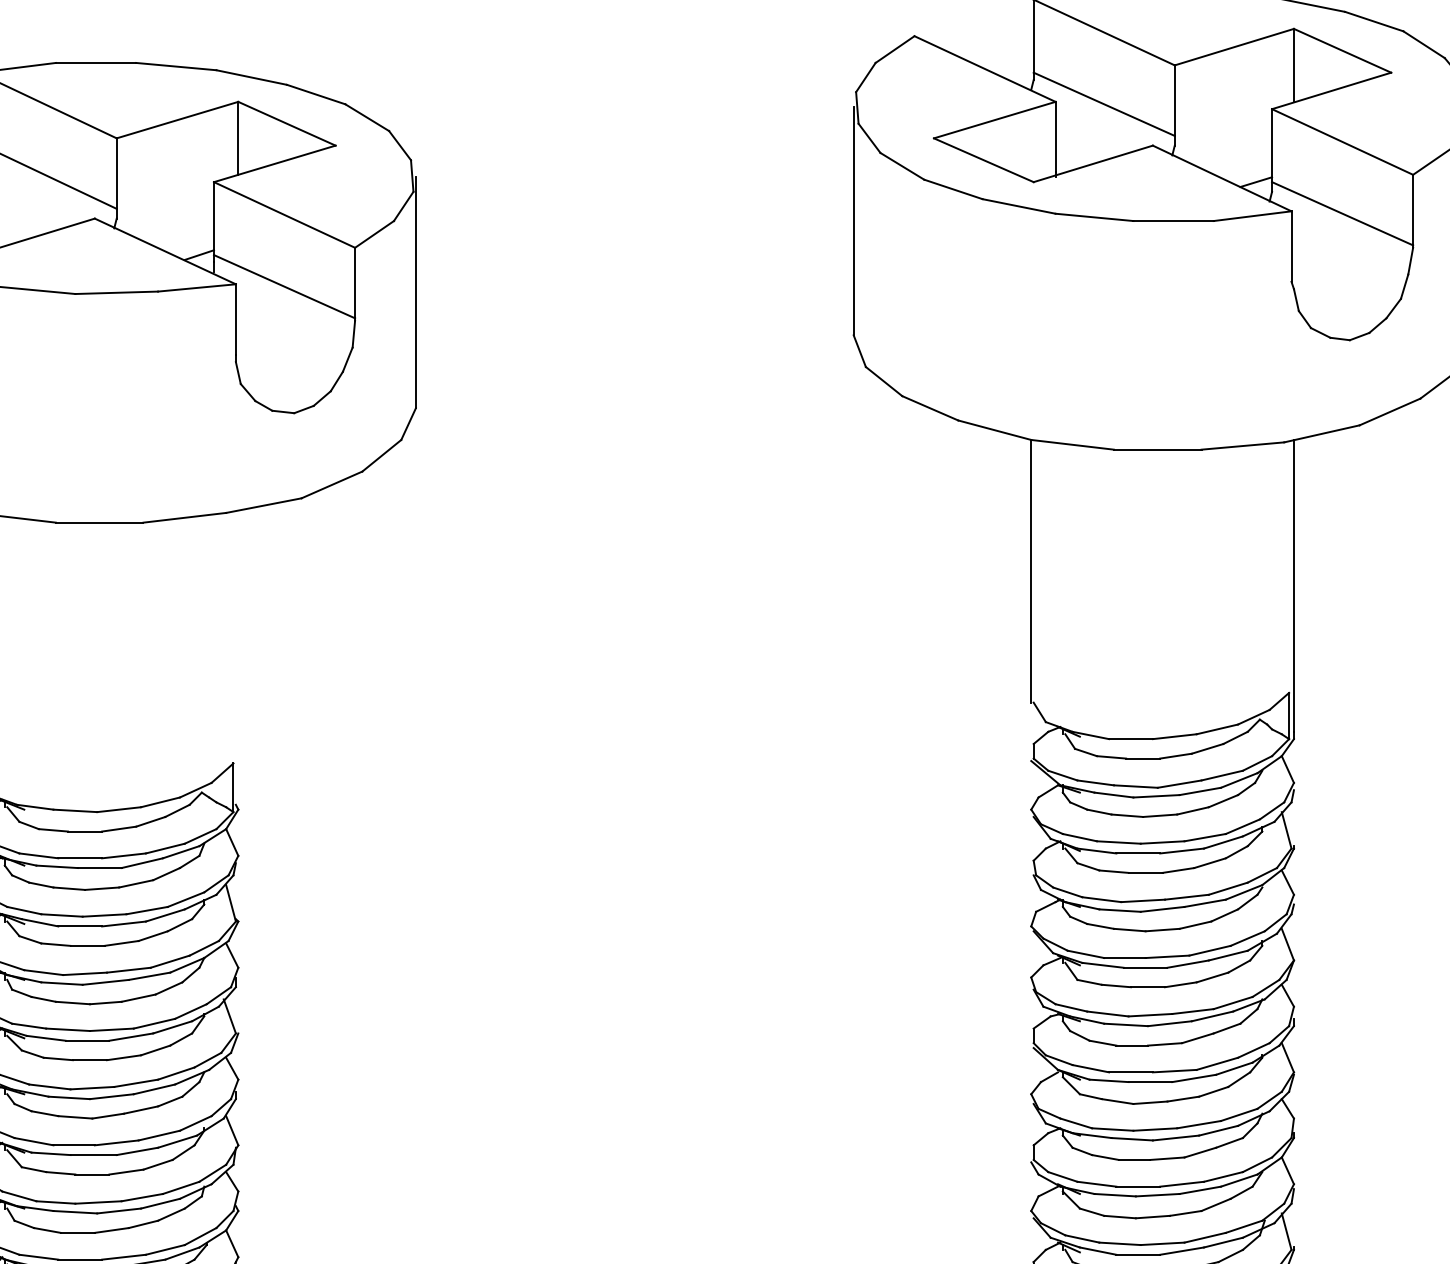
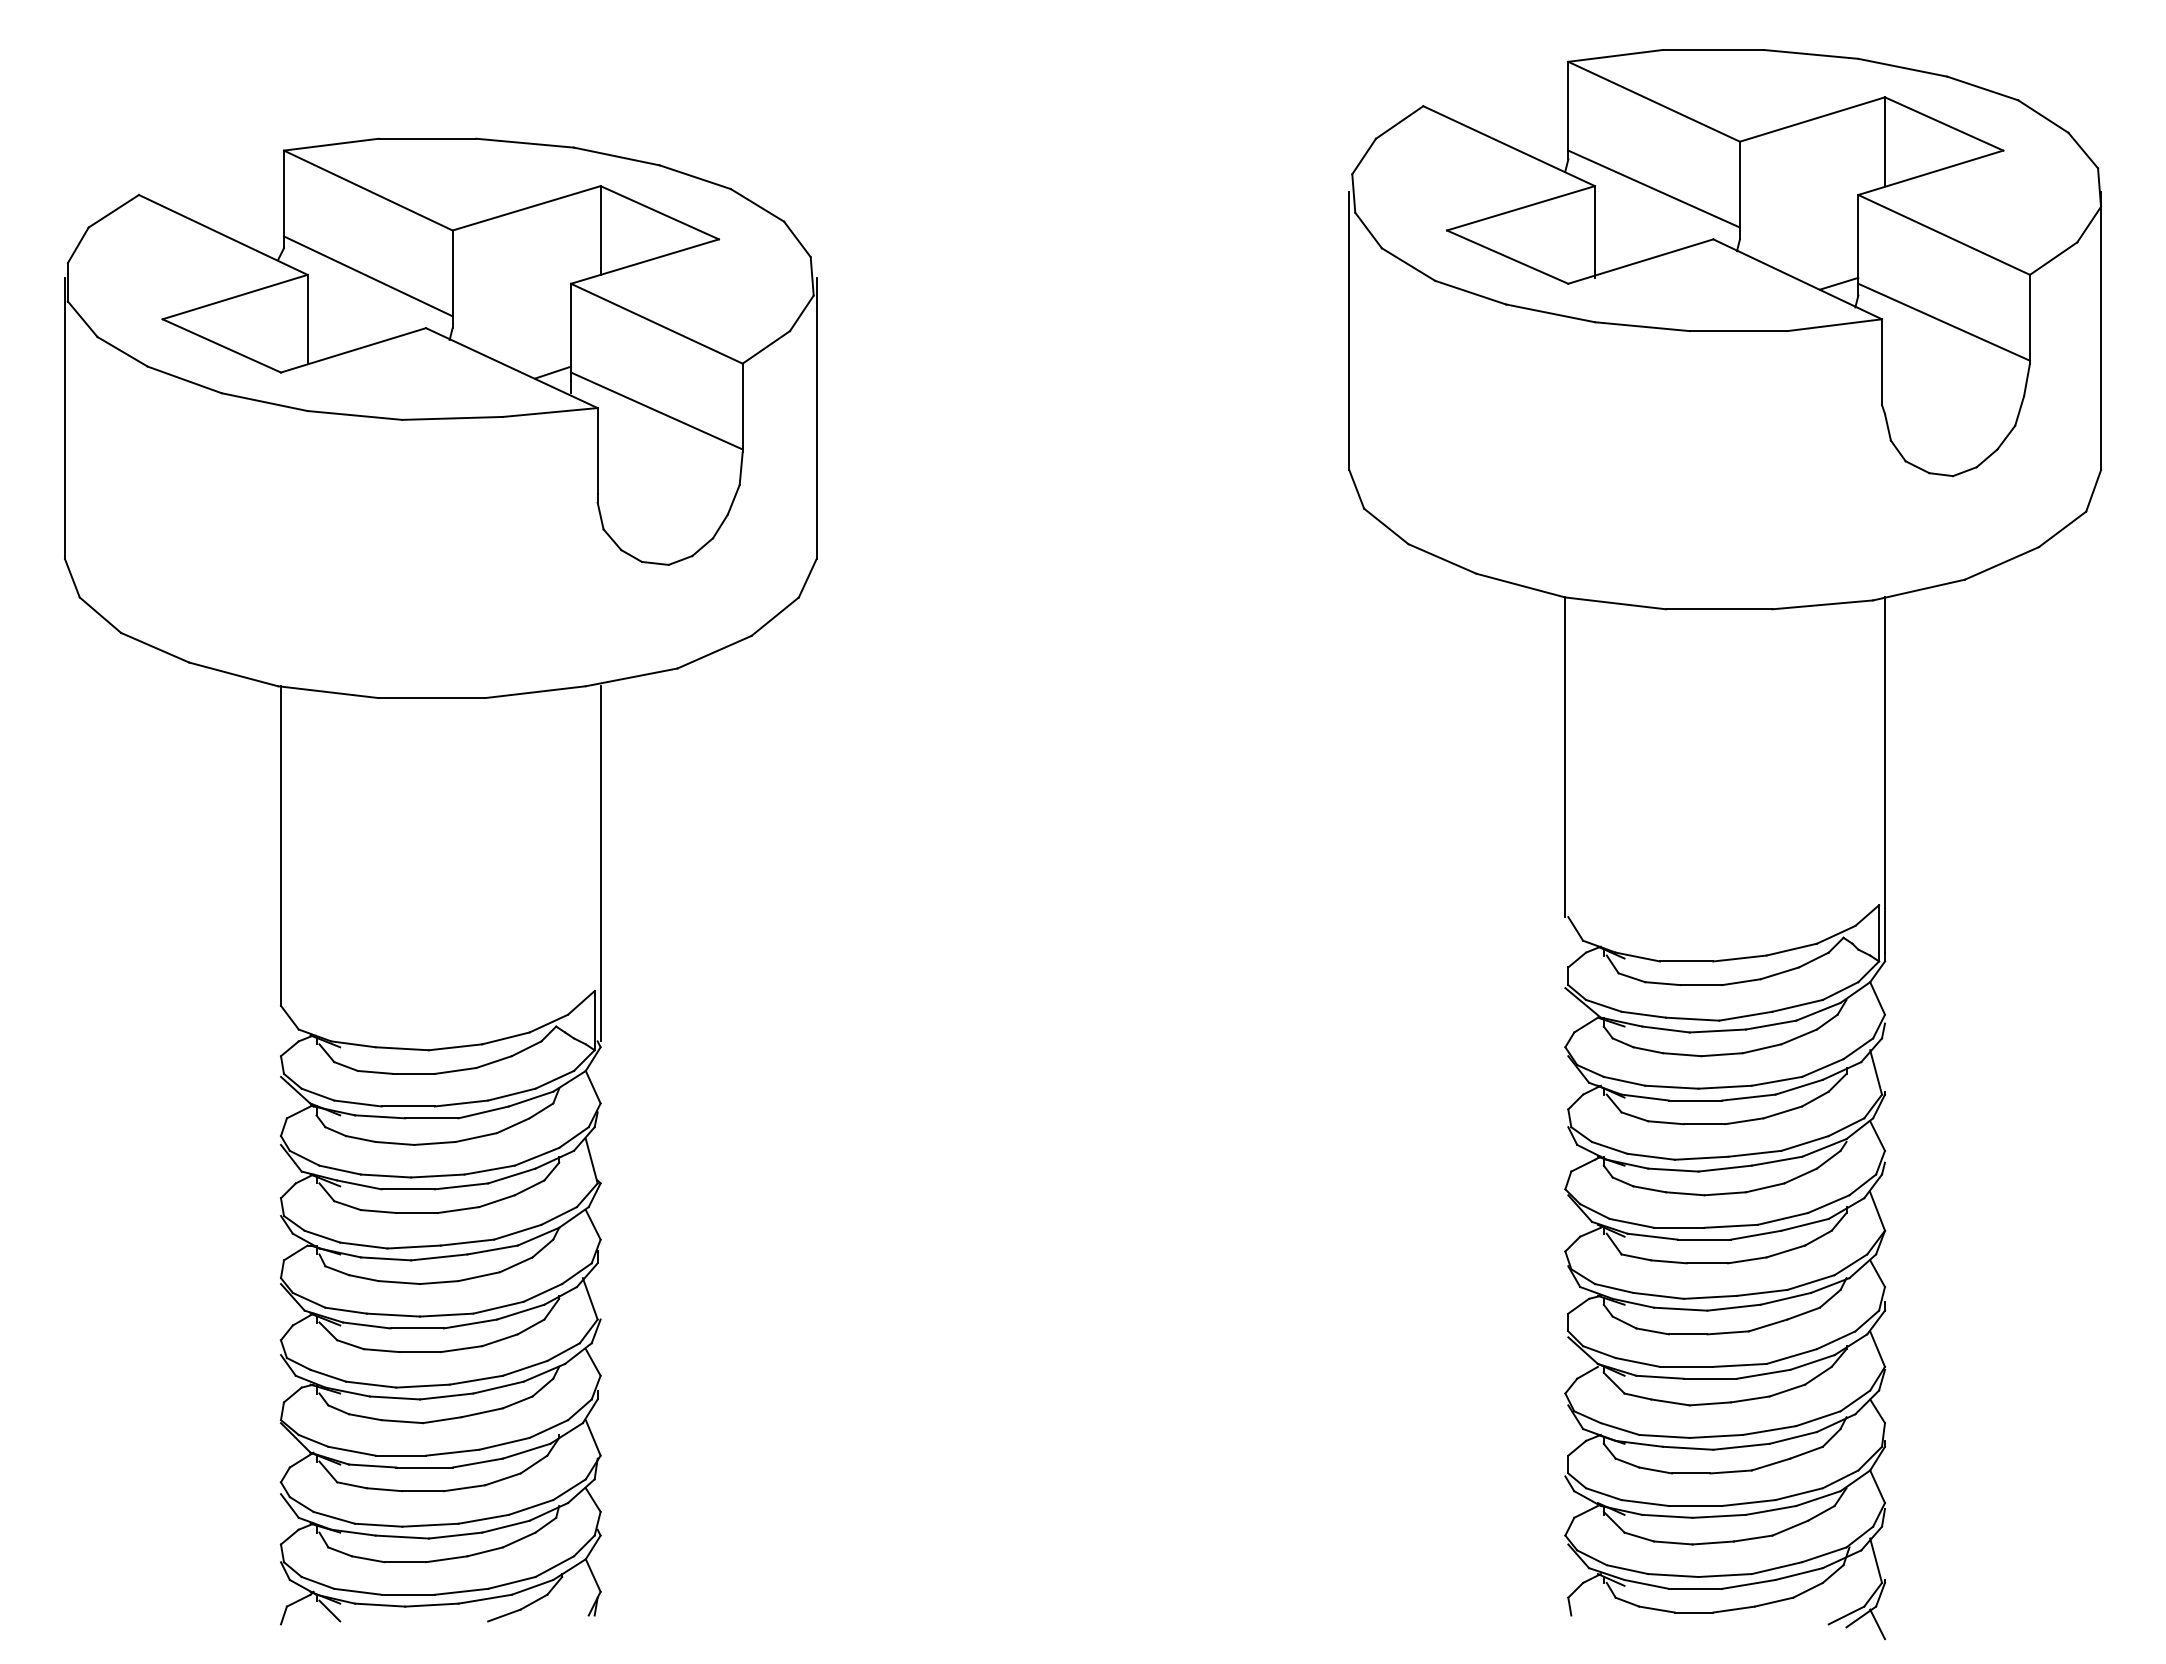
line: (238, 658) -> (600, 863), added

